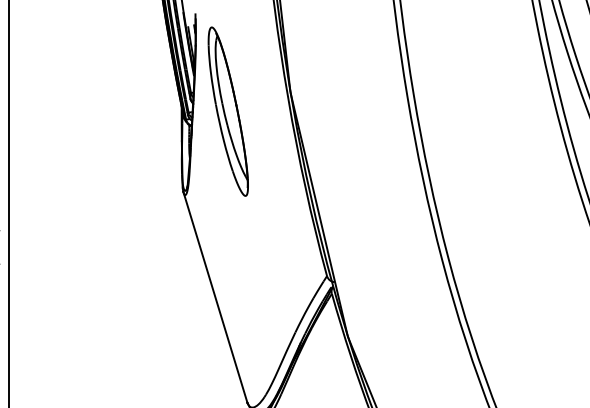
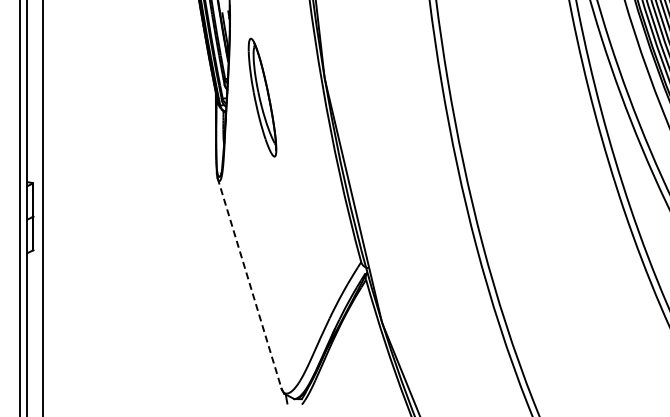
part: (228, 111) -> (262, 97), size x0.7
line: (215, 297) -> (249, 283), solid -> dashed

